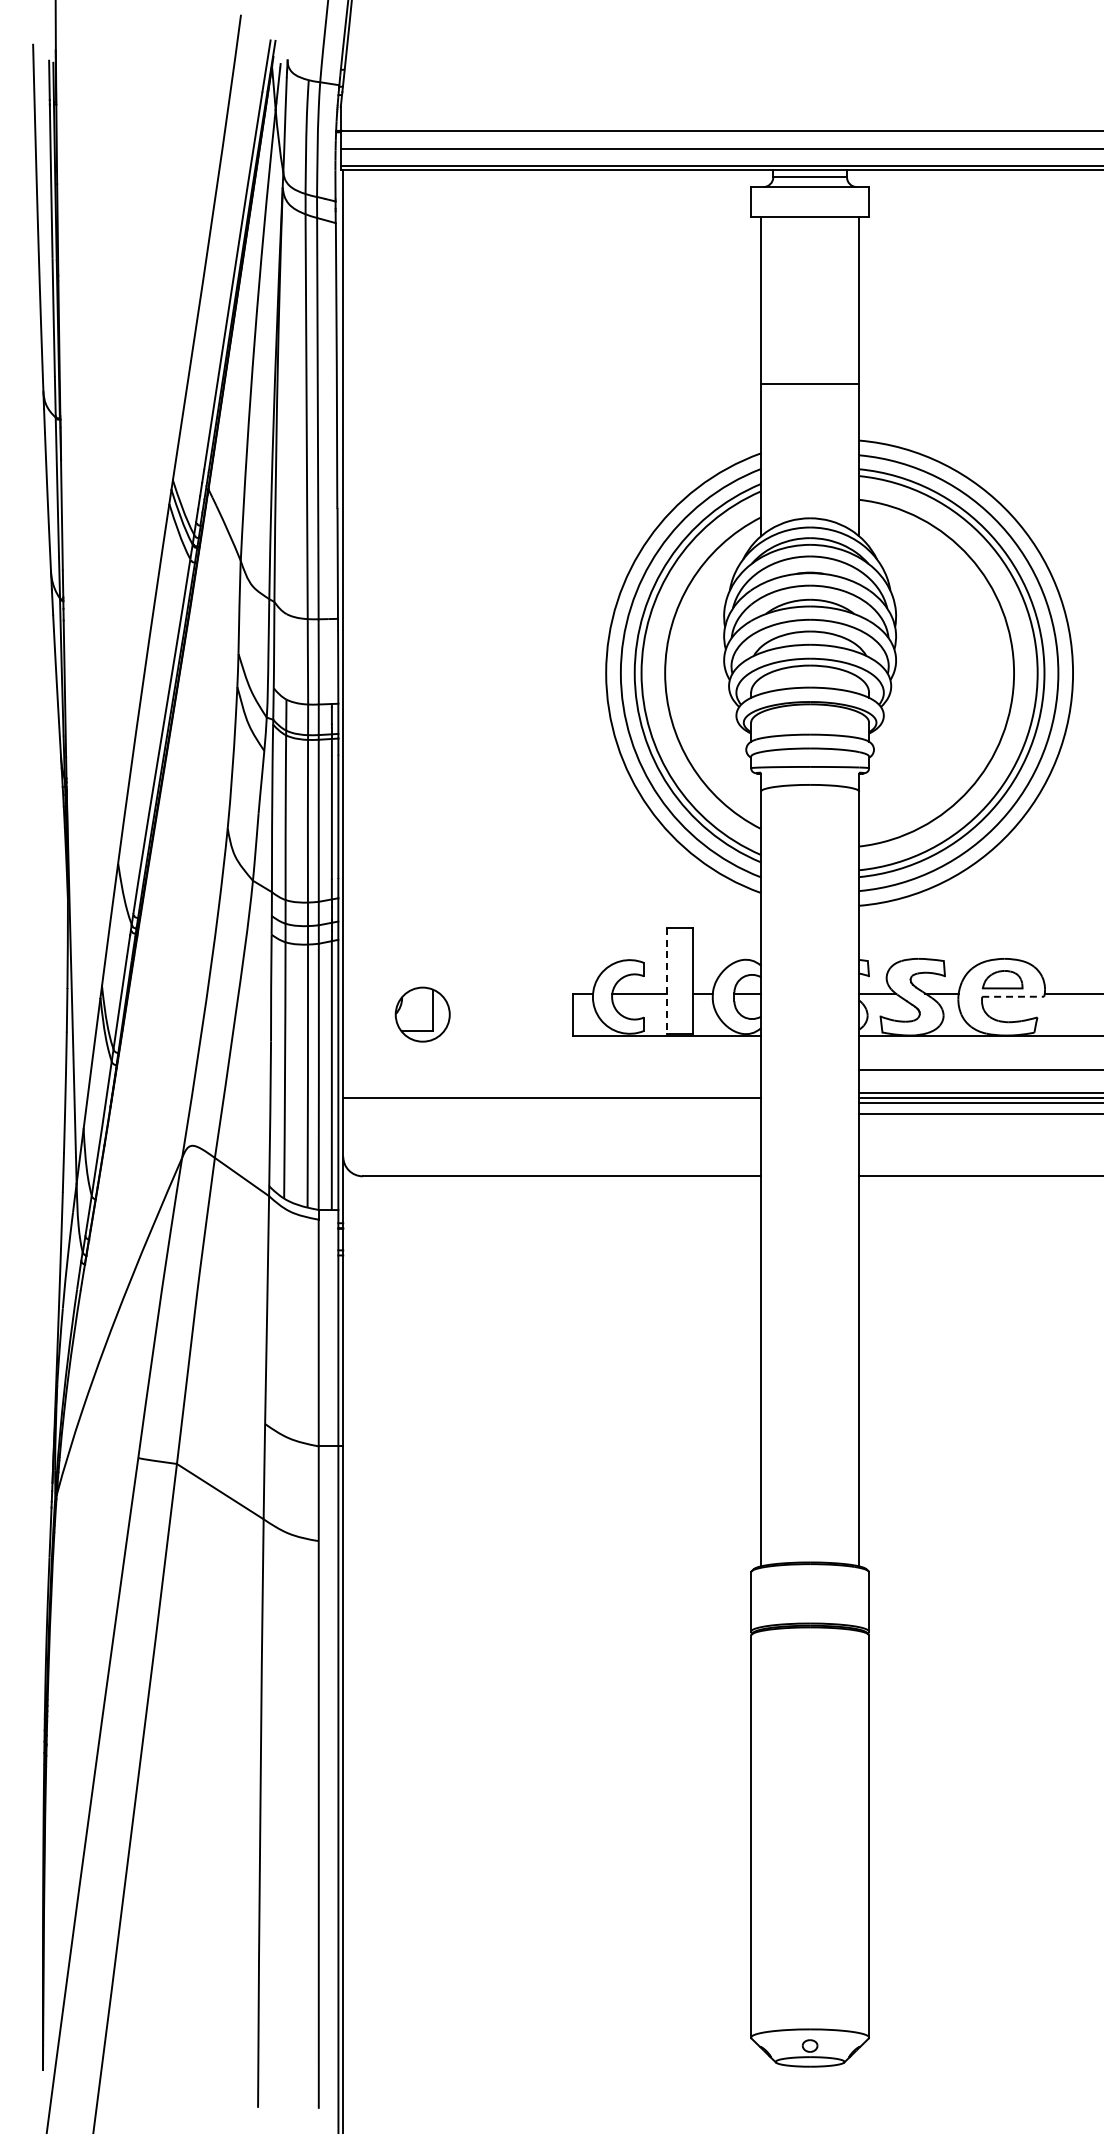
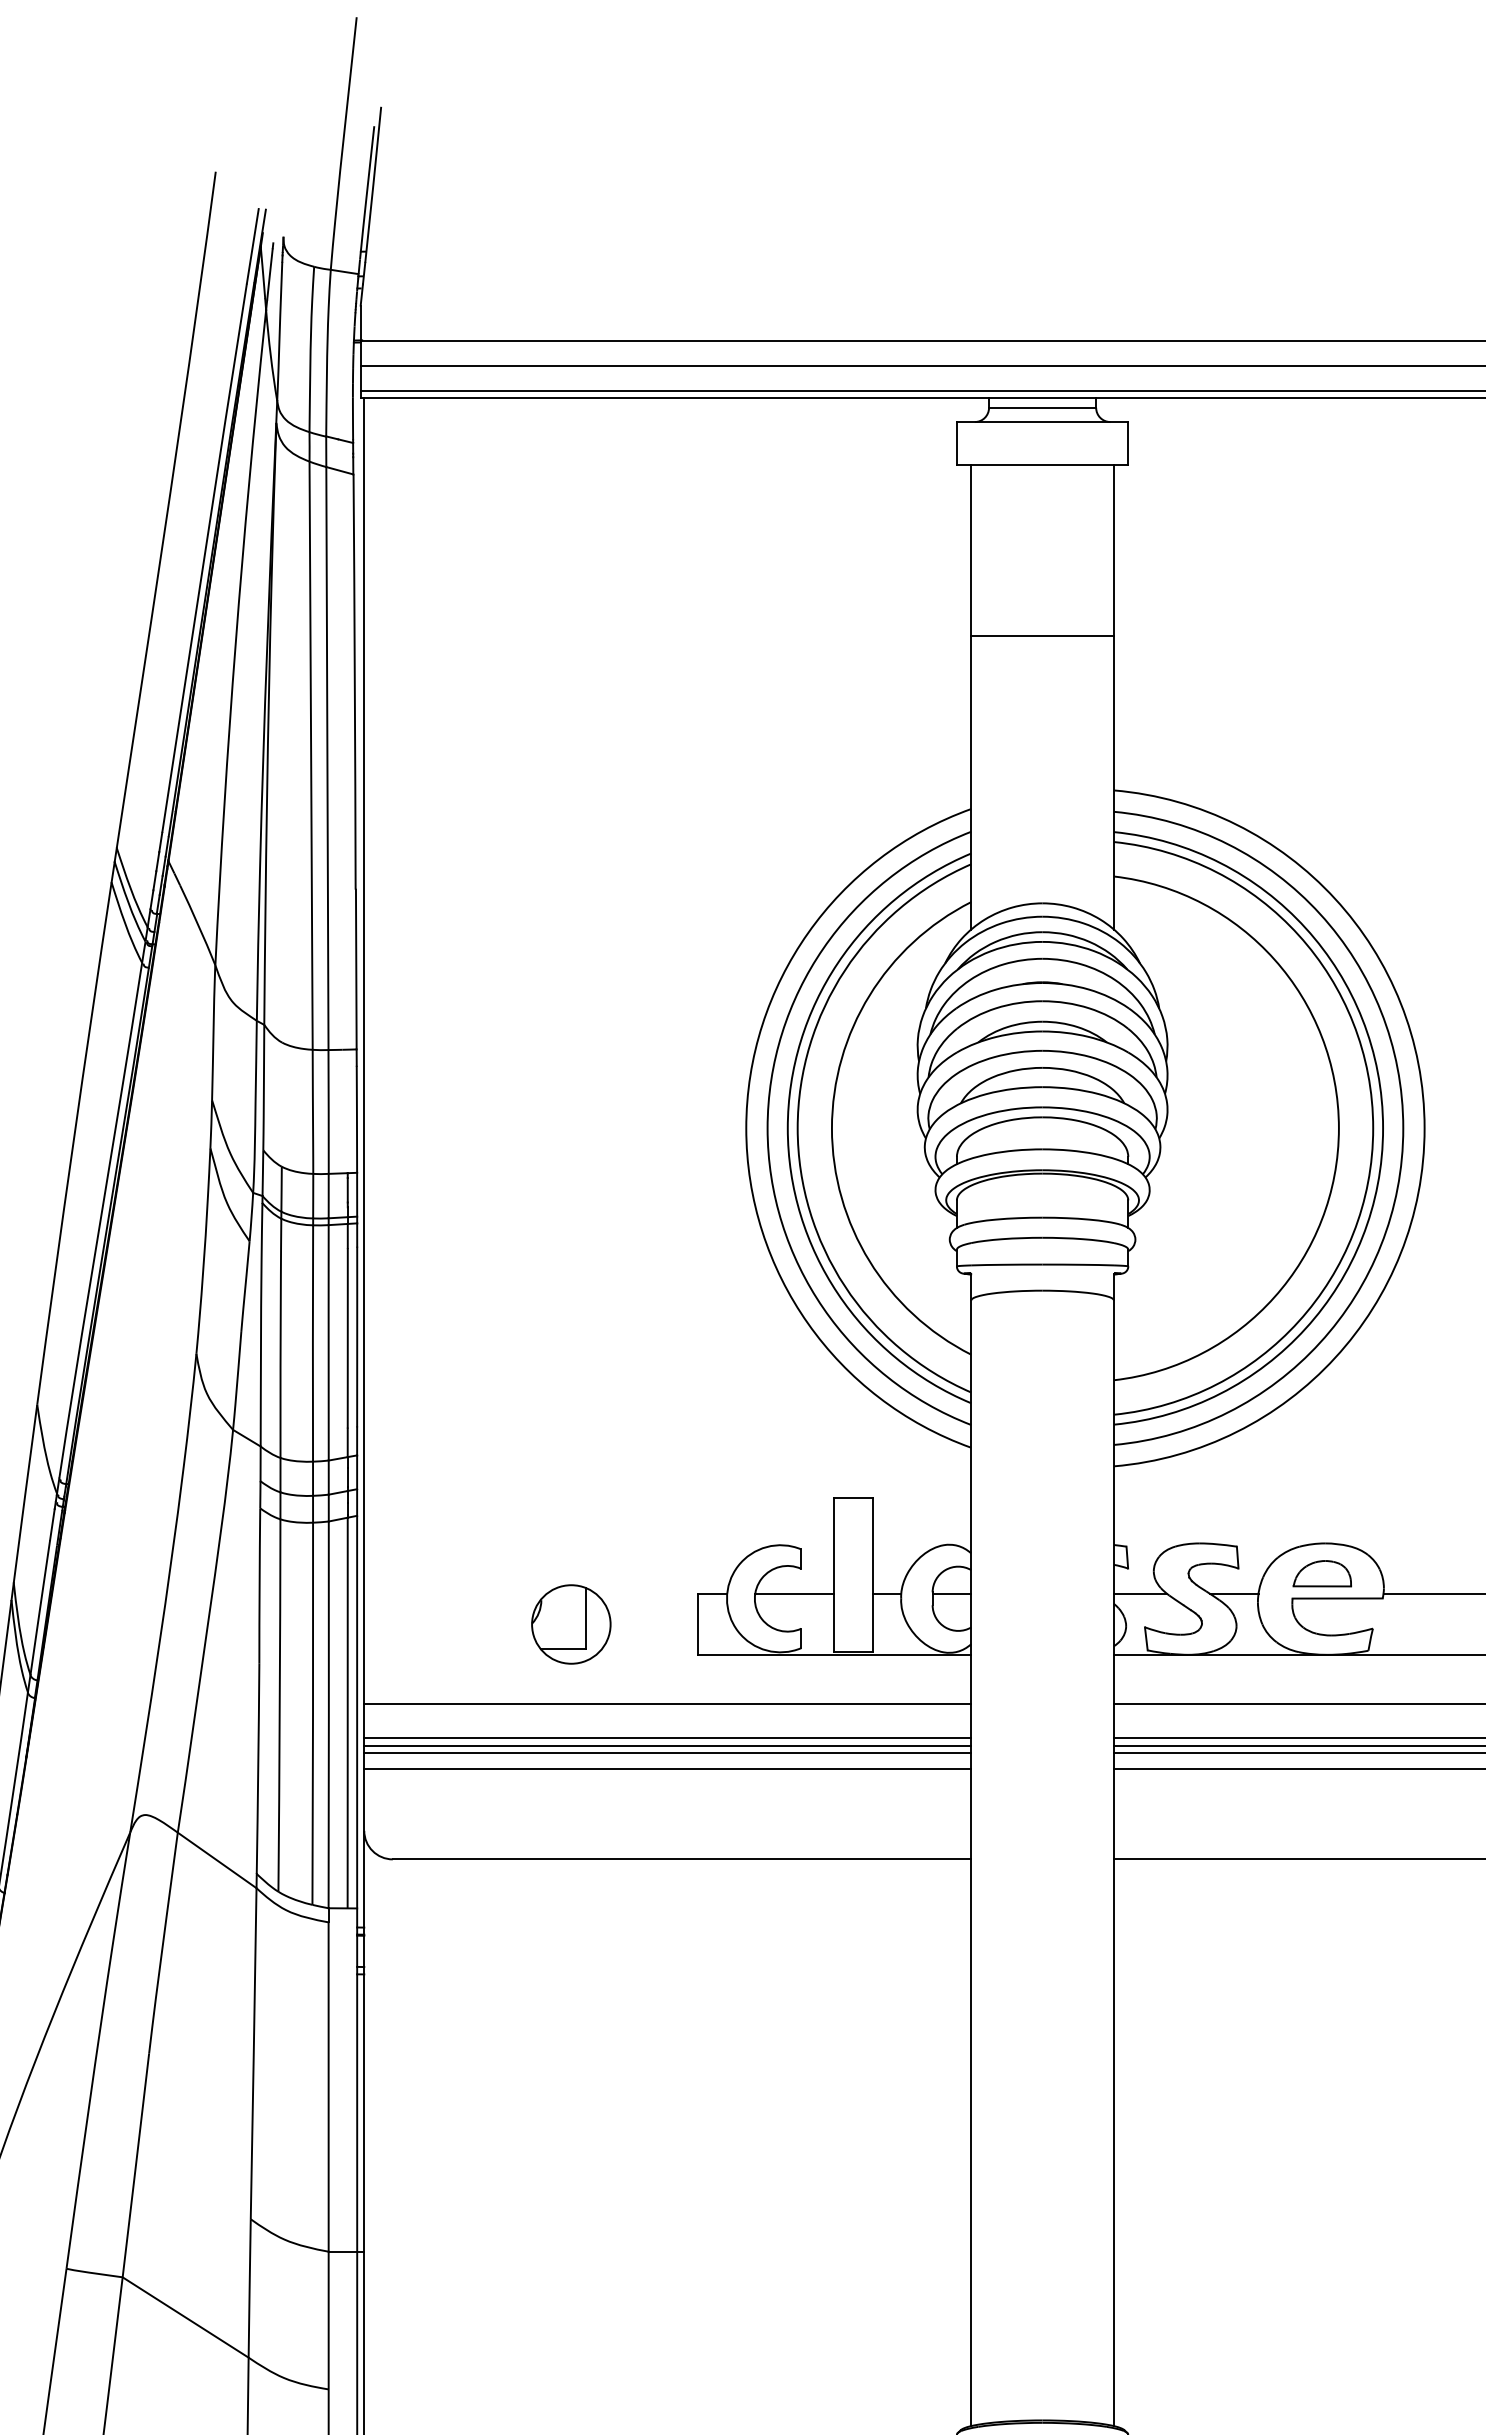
line: (809, 384) -> (1041, 636), moved
line: (666, 981) -> (833, 1576), dashed -> solid
line: (1013, 996) -> (1338, 1598), dashed -> solid
part: (422, 1014) -> (570, 1624), moved
line: (551, 1069) -> (666, 1704), added
line: (551, 1092) -> (666, 1737), added
line: (551, 1102) -> (666, 1752), added
line: (551, 1114) -> (666, 1769), added

